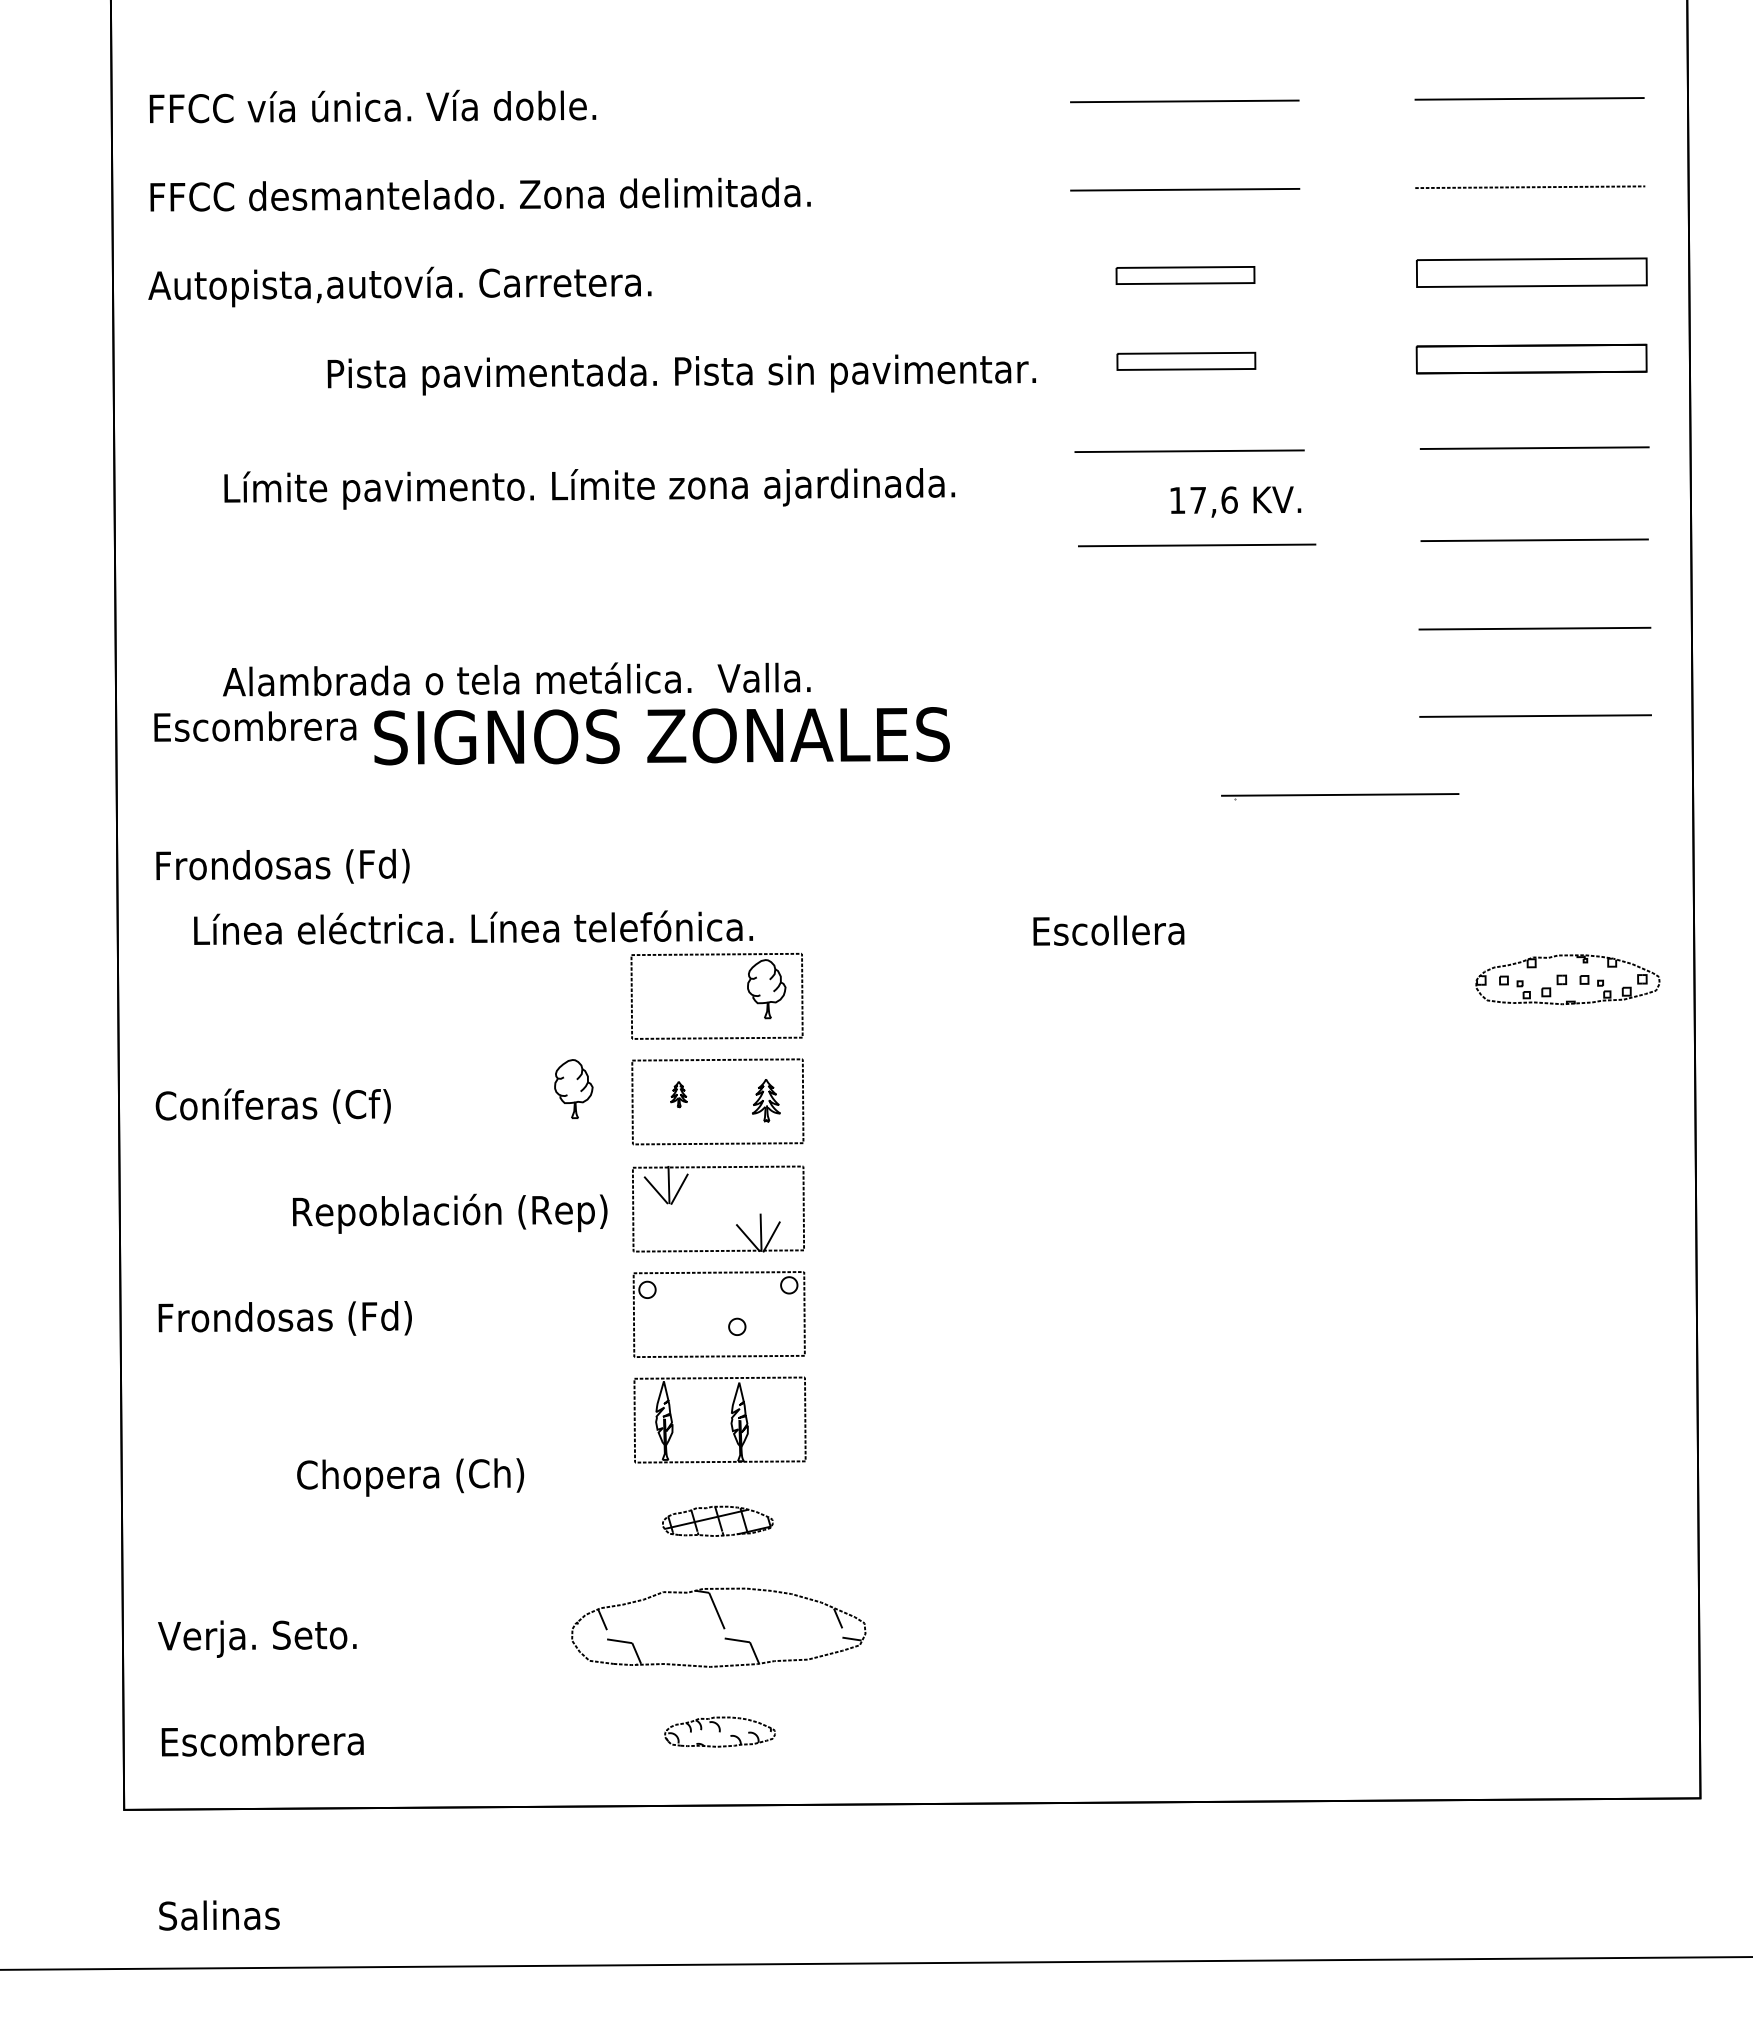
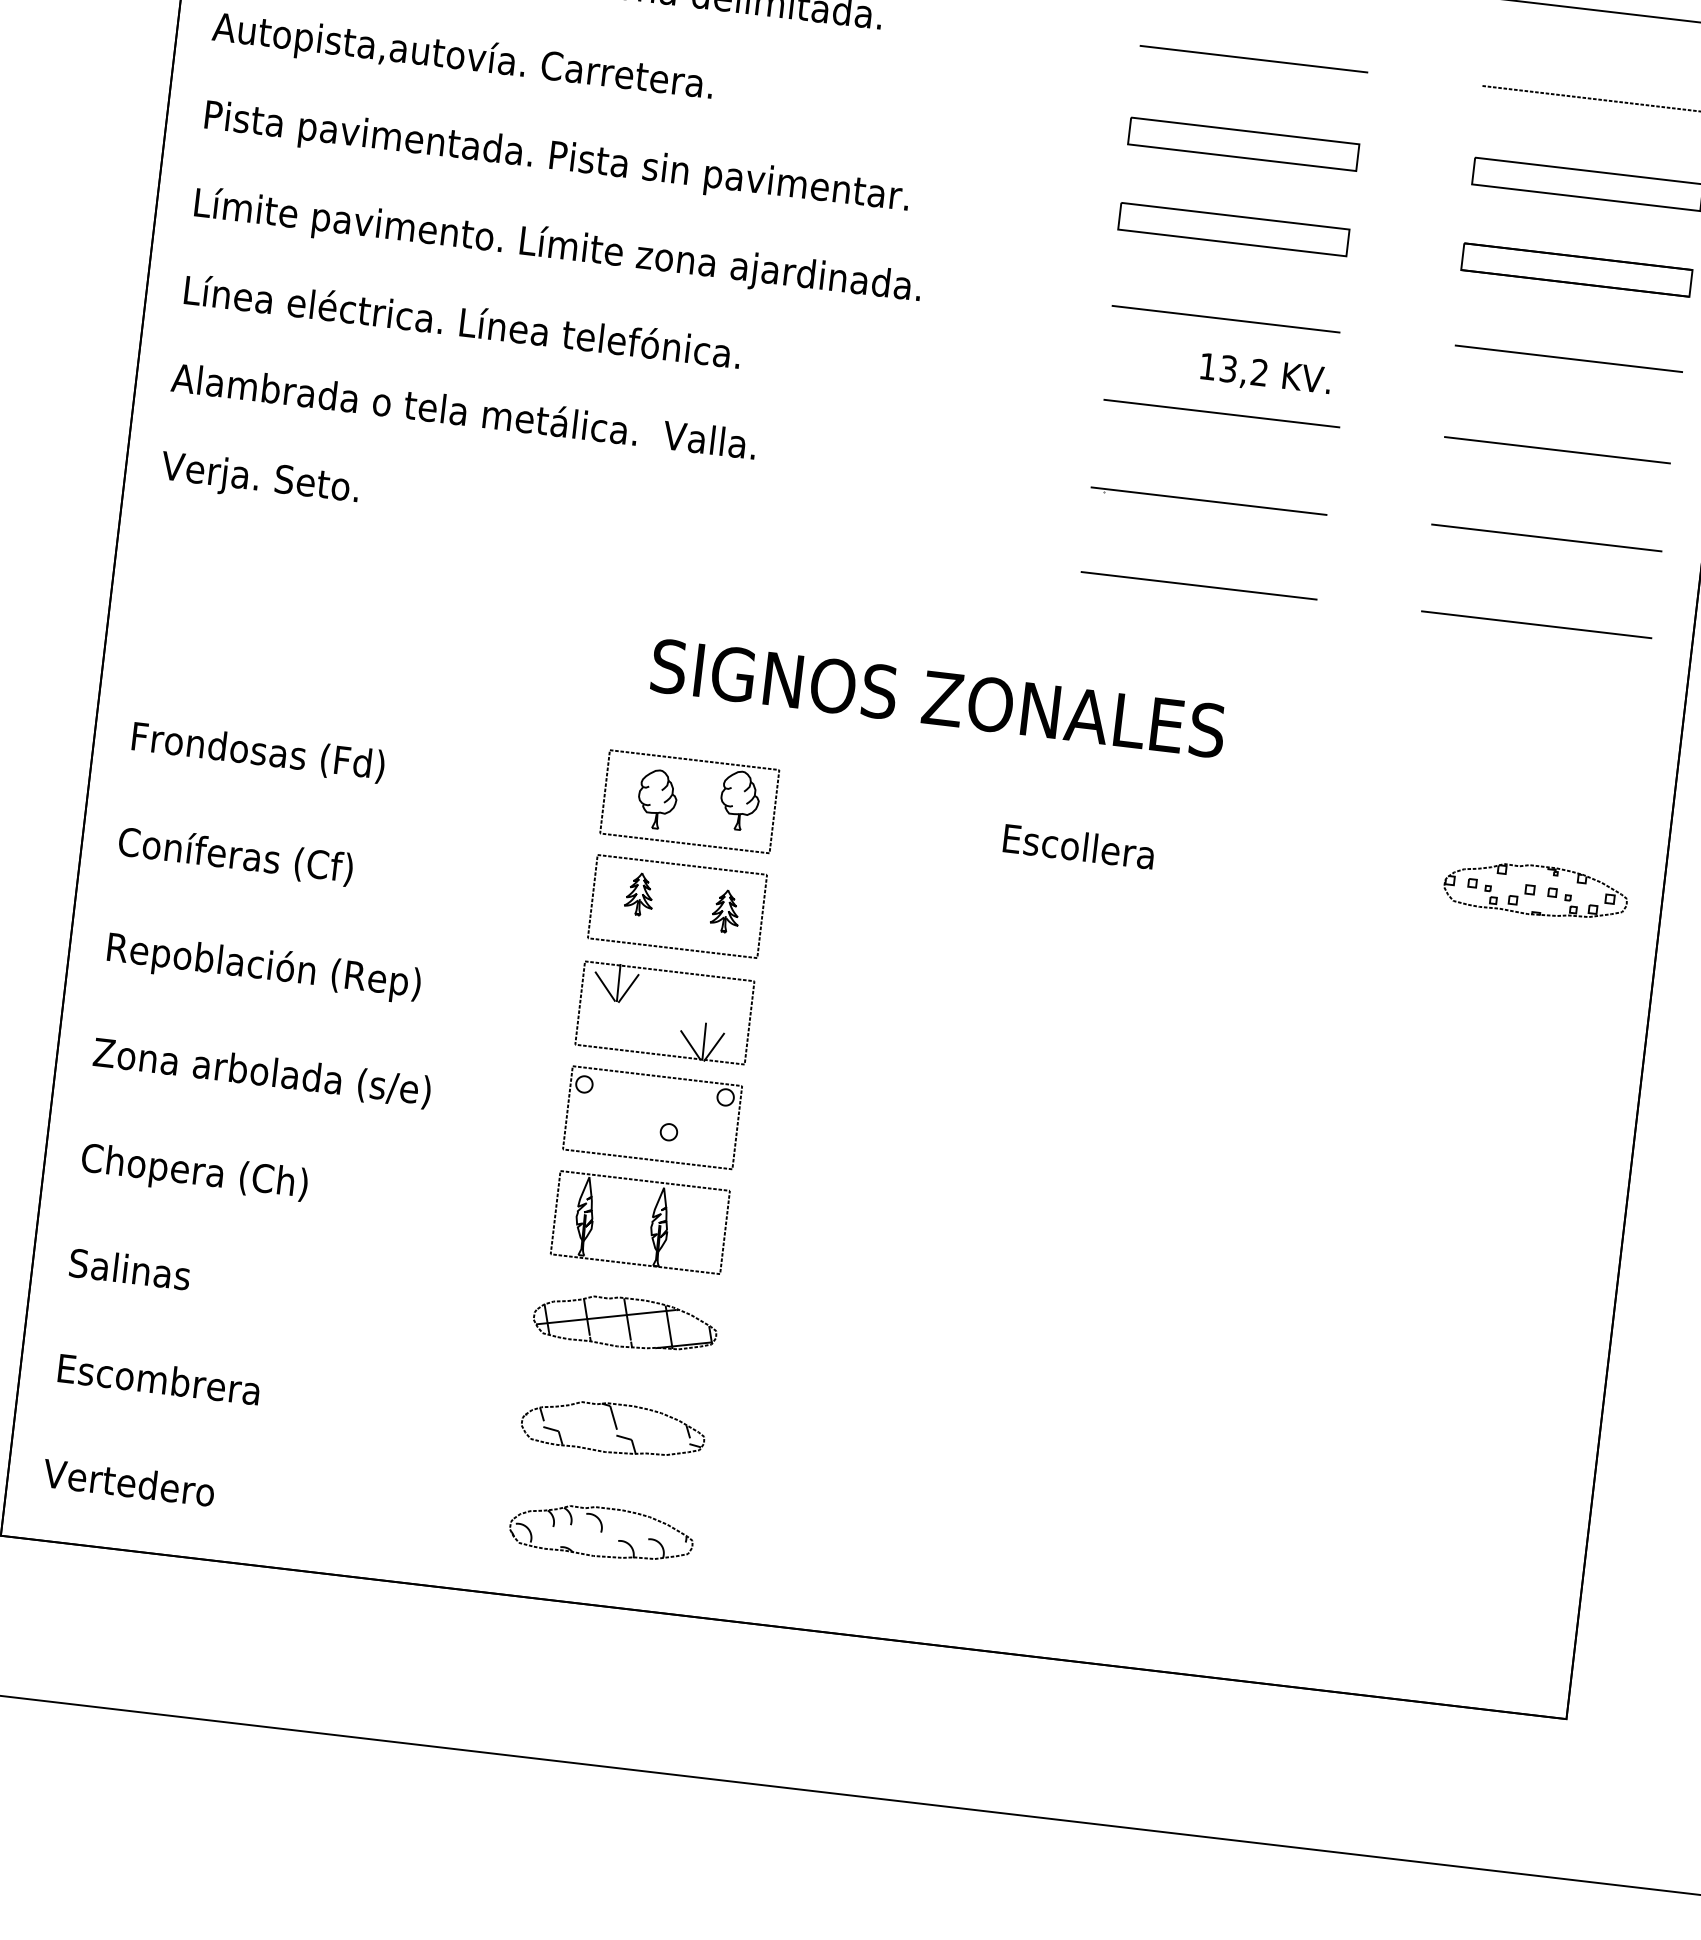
part: (1185, 275) -> (1243, 144), size x1.67
part: (1186, 361) -> (1234, 229), size x1.67
text: (681, 374) -> (556, 158), moved
text: (589, 488) -> (557, 247), moved
text: (1213, 500) -> (1243, 371), 17,6 -> 13,2
text: (516, 679) -> (463, 410), moved
line: (1195, 718) -> (1198, 585), added
text: (253, 730) -> (262, 480), Escombrera -> Verja. Seto.
text: (661, 736) -> (937, 698), moved
part: (1340, 796) -> (1209, 502), moved
text: (282, 865) -> (258, 751), moved
text: (473, 927) -> (462, 321), moved
text: (1108, 930) -> (1078, 846), moved
part: (573, 1089) -> (657, 799), moved
part: (678, 1094) -> (639, 894), size x1.67
text: (450, 1213) -> (264, 967), moved
text: (326, 1317) -> (262, 1072), Frondosas (Fd) -> Zona arbolada (s/e)
text: (410, 1477) -> (194, 1173), moved
part: (717, 1521) -> (625, 1322), size x1.67
part: (718, 1627) -> (613, 1428), size x0.62
text: (260, 1638) -> (157, 1382), Verja. Seto. -> Escombrera
part: (719, 1731) -> (601, 1531), size x1.67
text: (260, 1741) -> (144, 1484), Escombrera -> Vertedero
text: (219, 1915) -> (130, 1269), moved

